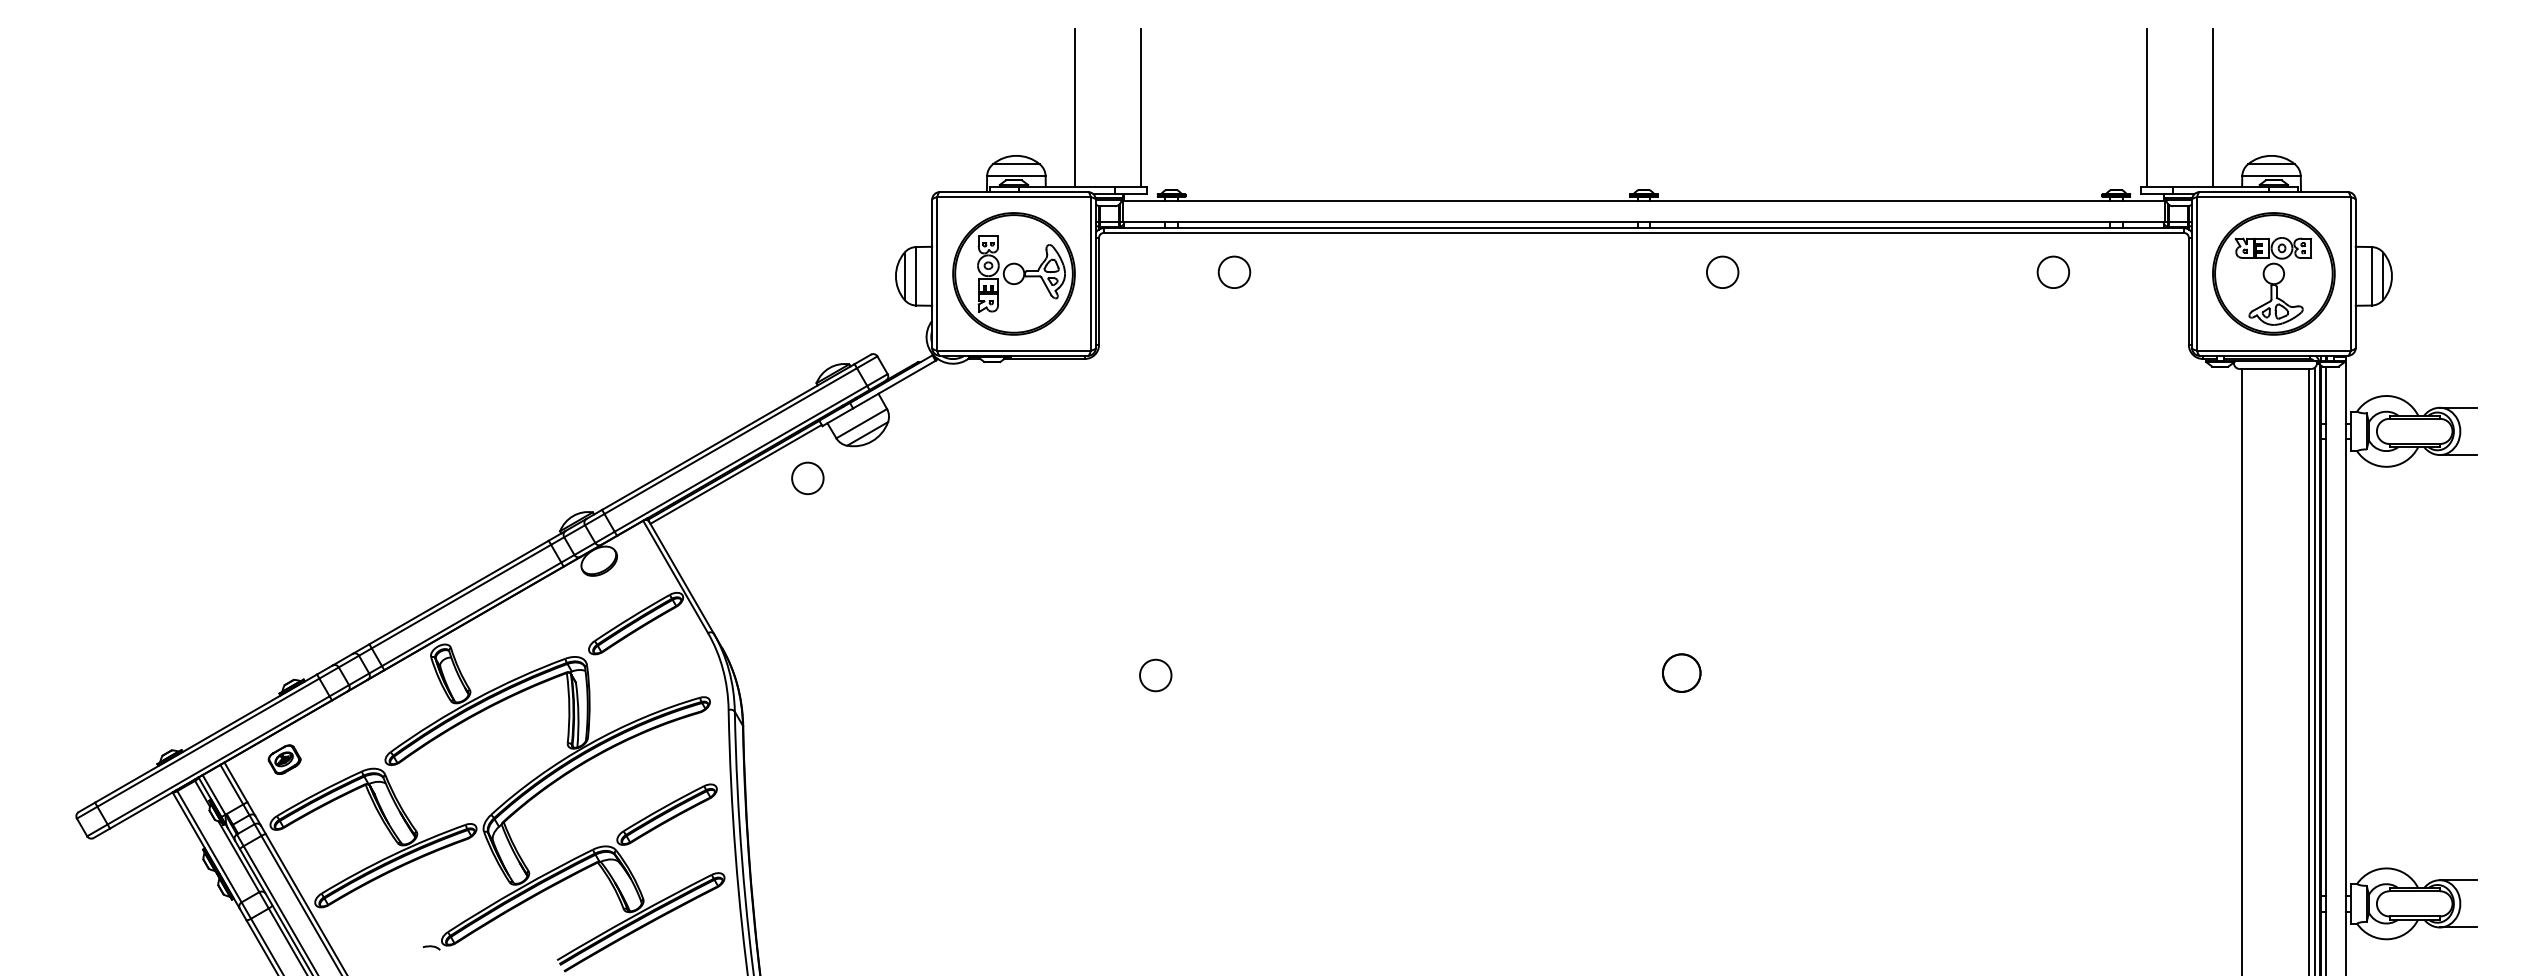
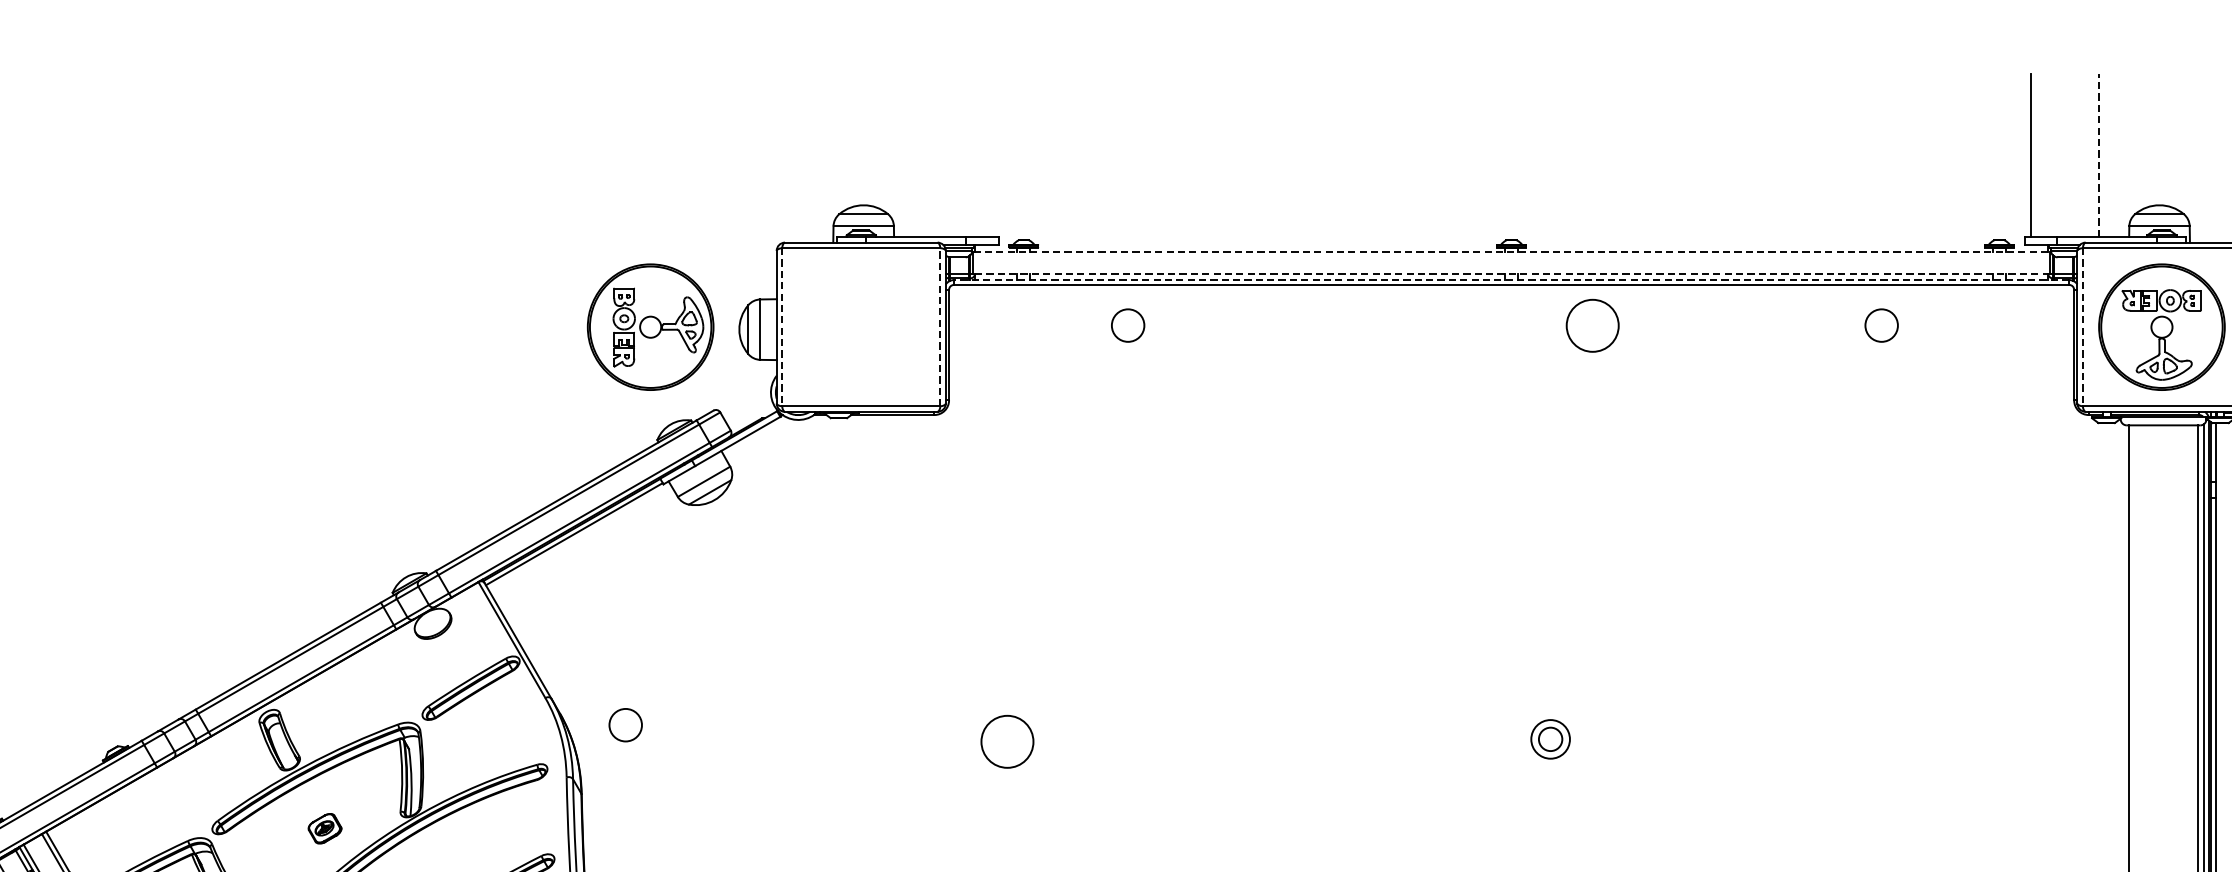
line: (1074, 107) -> (923, 155), removed
line: (1140, 107) -> (991, 155), removed
line: (2213, 107) -> (2099, 155), solid -> dashed
line: (1644, 201) -> (1512, 252), solid -> dashed
line: (1643, 221) -> (1511, 273), solid -> dashed
line: (1643, 228) -> (1511, 280), solid -> dashed
circle: (1234, 271) -> (1128, 324), moved
circle: (1722, 271) -> (1592, 324), size x1.6
circle: (2052, 271) -> (1880, 324), moved
line: (937, 273) -> (782, 326), solid -> dashed
part: (1013, 273) -> (650, 326), moved
line: (1090, 273) -> (940, 326), solid -> dashed
line: (2197, 273) -> (2083, 326), solid -> dashed
circle: (807, 478) -> (625, 725), moved
circle: (1681, 673) -> (1550, 739), size x0.6
circle: (1155, 675) -> (1007, 741), size x1.6
part: (284, 759) -> (324, 828), moved

